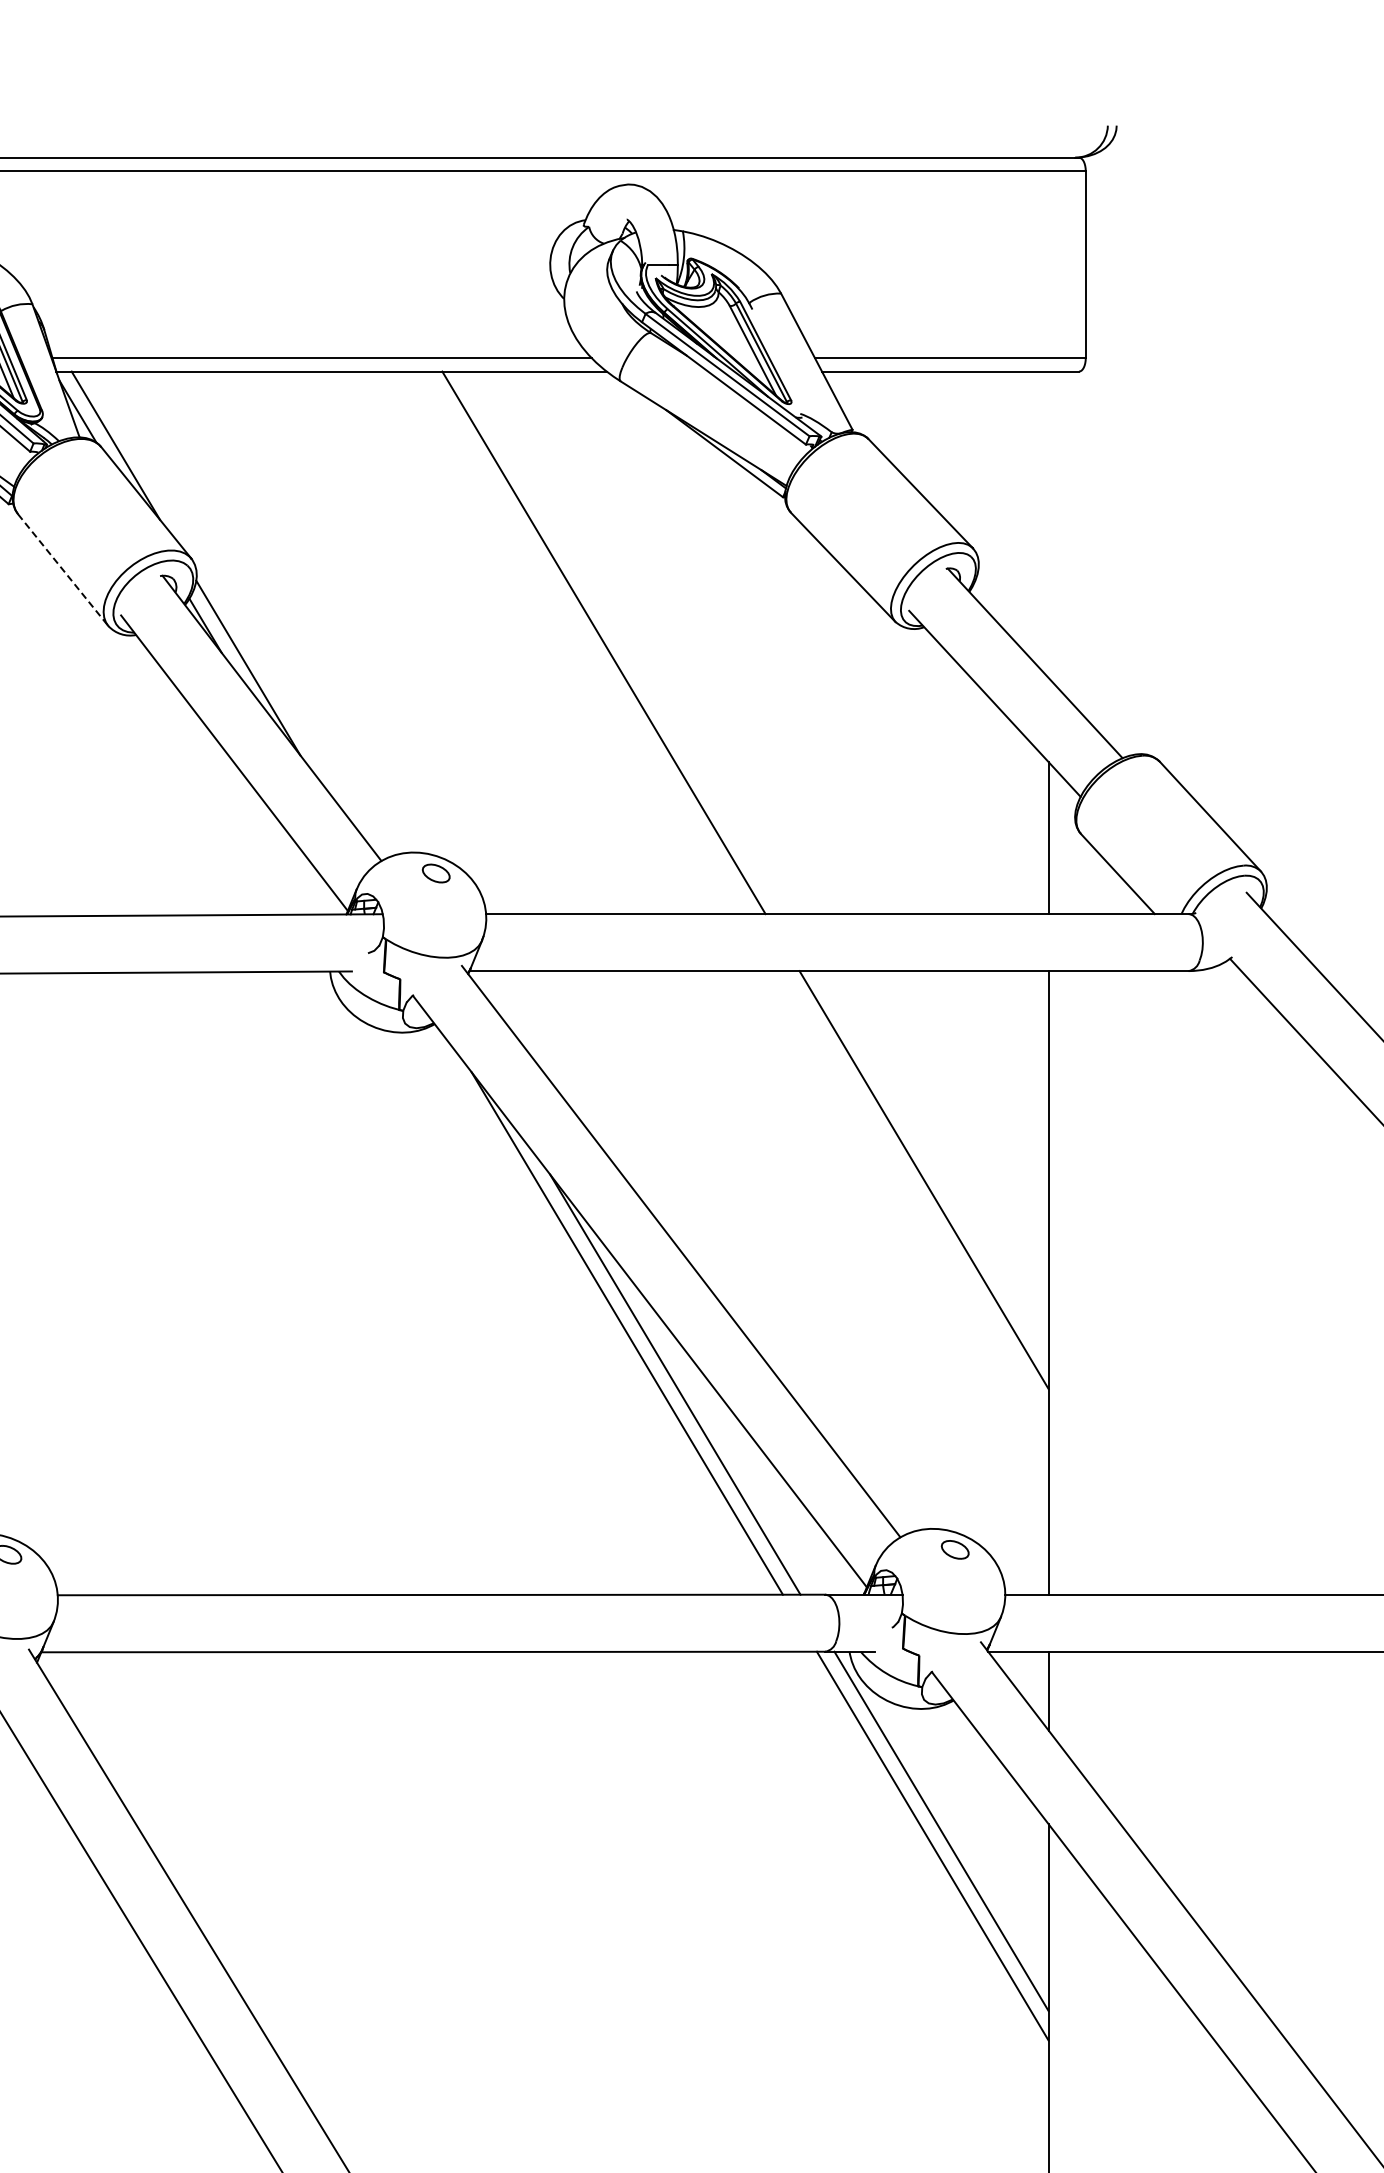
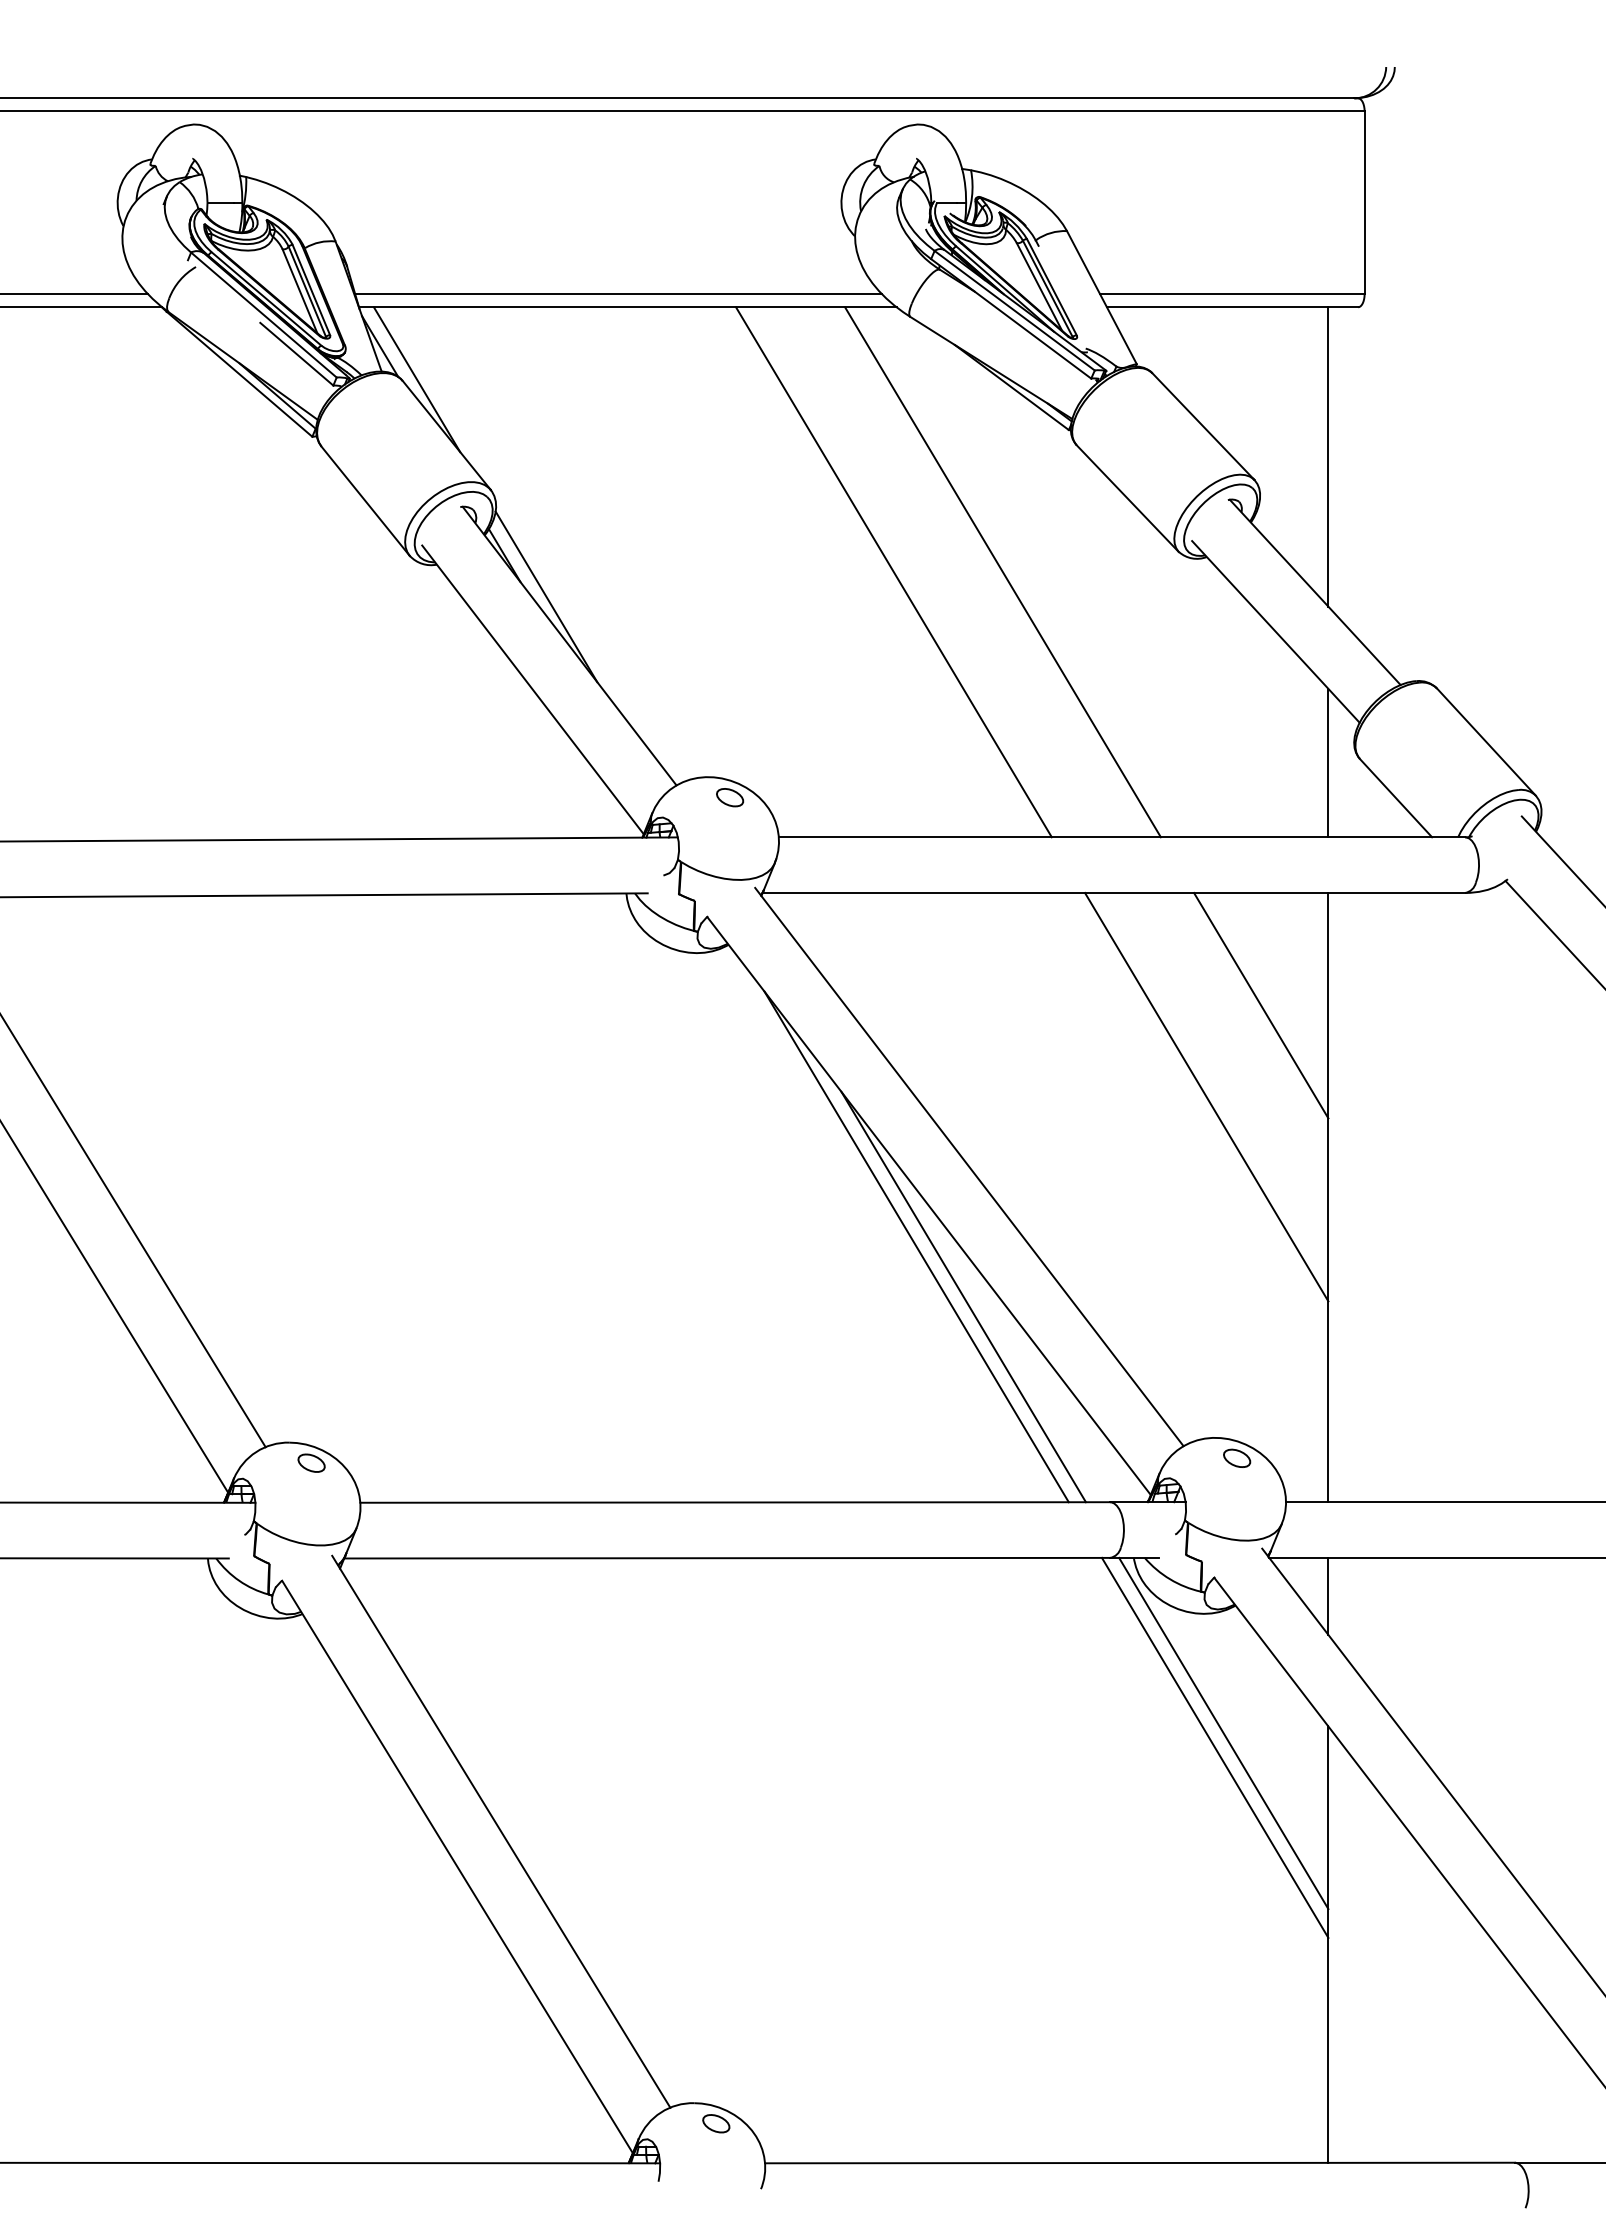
line: (1048, 524) -> (1328, 456), added
line: (63, 570) -> (365, 501), dashed -> solid
line: (715, 643) -> (1002, 572), added
line: (980, 1086) -> (1261, 1005), added

